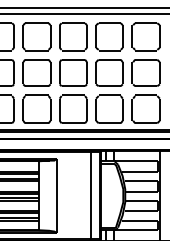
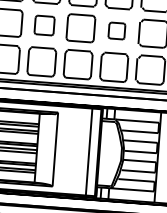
part: (36, 72) -> (44, 25), size x0.7
part: (109, 72) -> (117, 30), size x0.6

